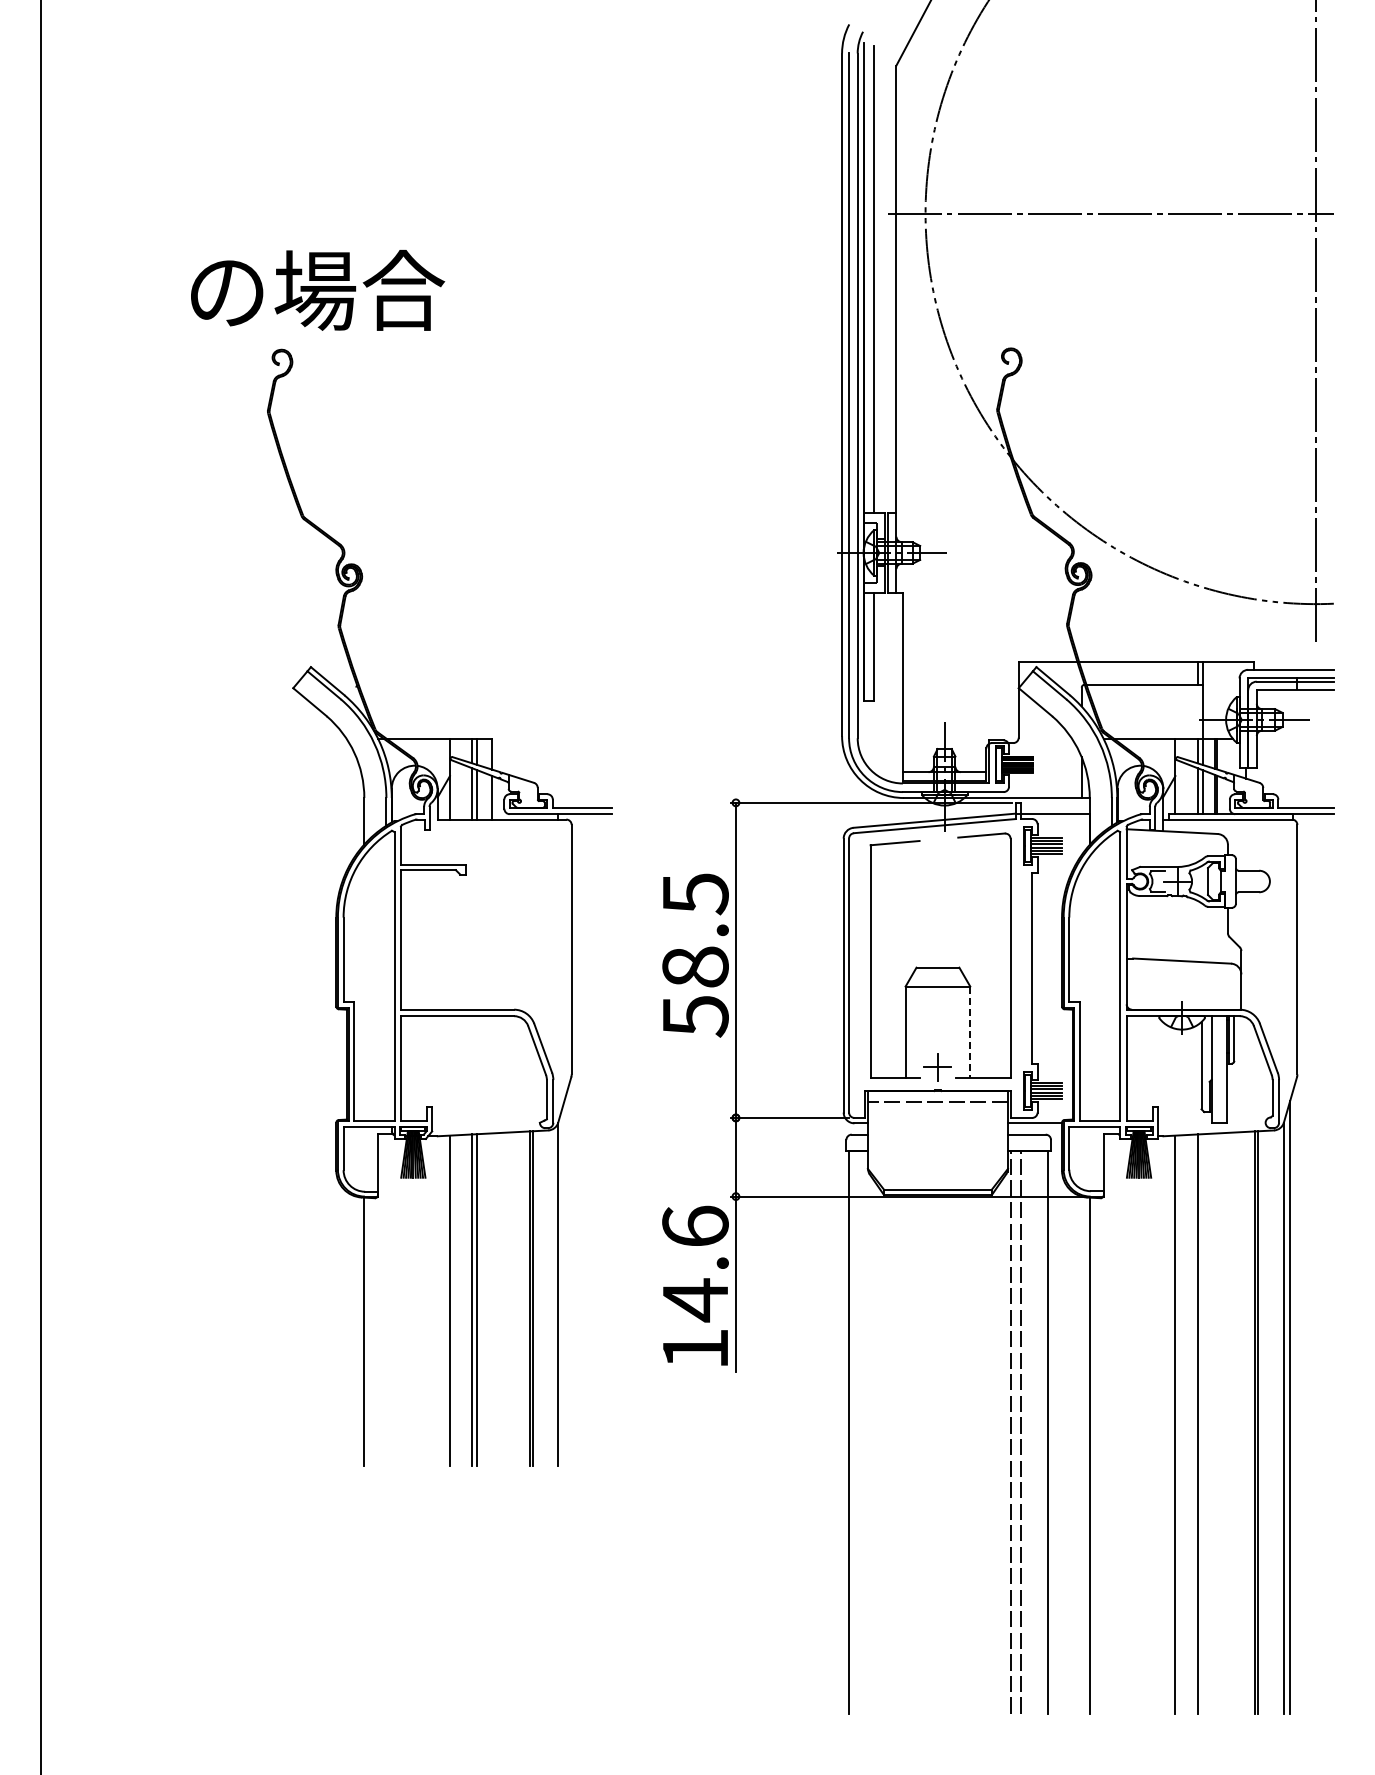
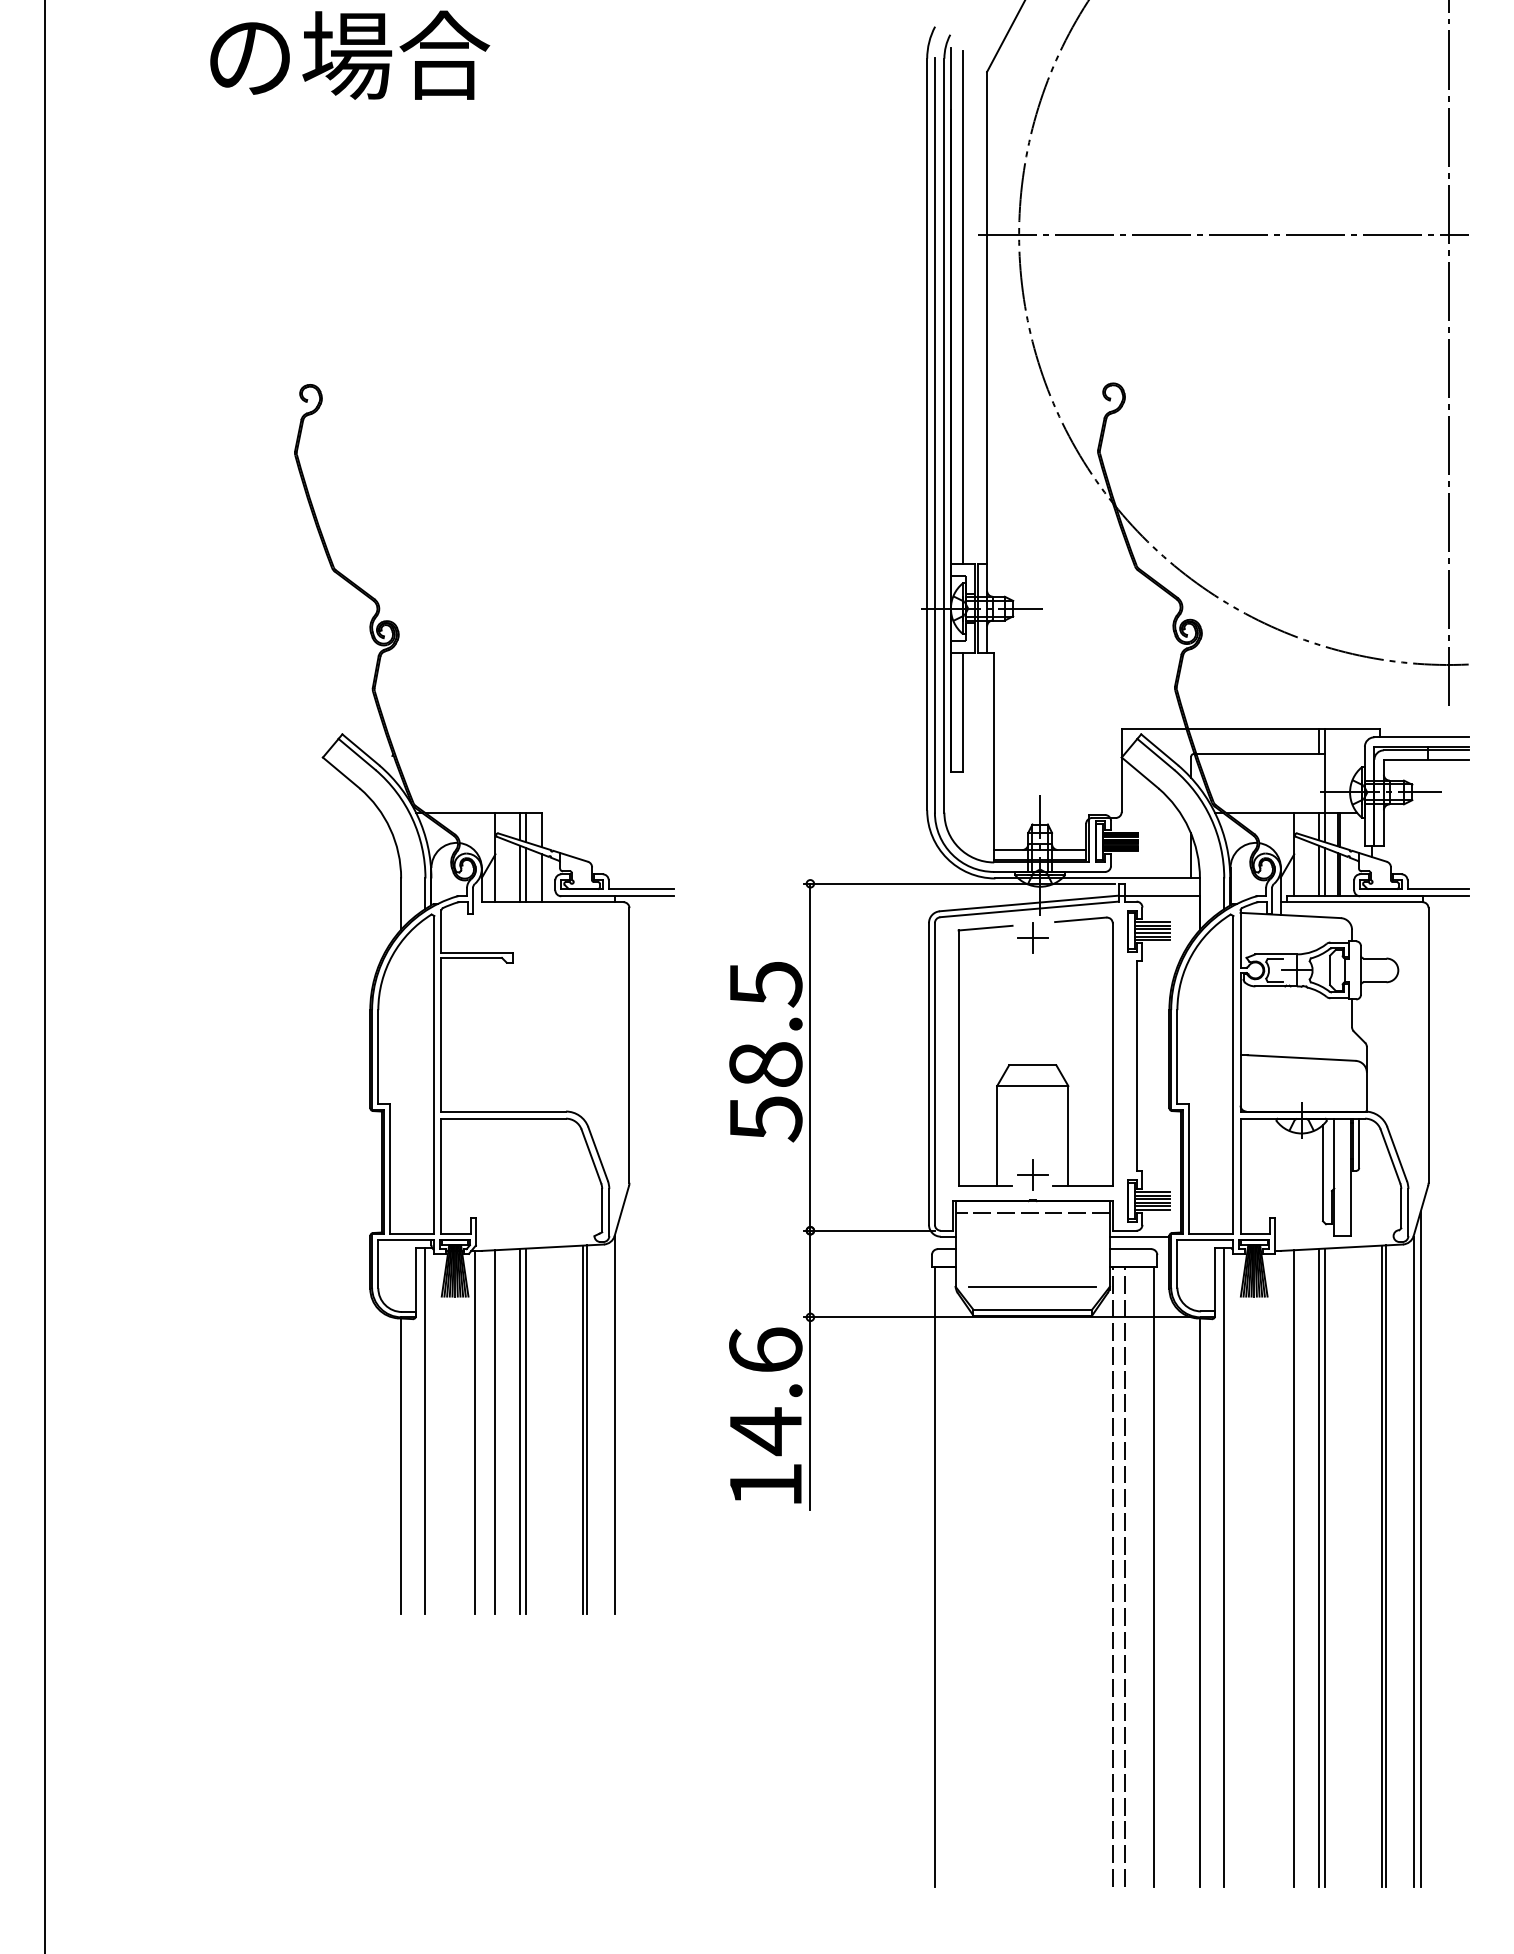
text: (318, 290) -> (350, 55), moved
part: (937, 851) -> (1032, 937), added
line: (970, 1032) -> (1068, 1136), dashed -> solid
line: (937, 1168) -> (1032, 1286), added
line: (386, 1299) -> (425, 1430), added
line: (431, 1300) -> (475, 1431), added
line: (1111, 1423) -> (1223, 1567), added
line: (1202, 1423) -> (1324, 1567), added

